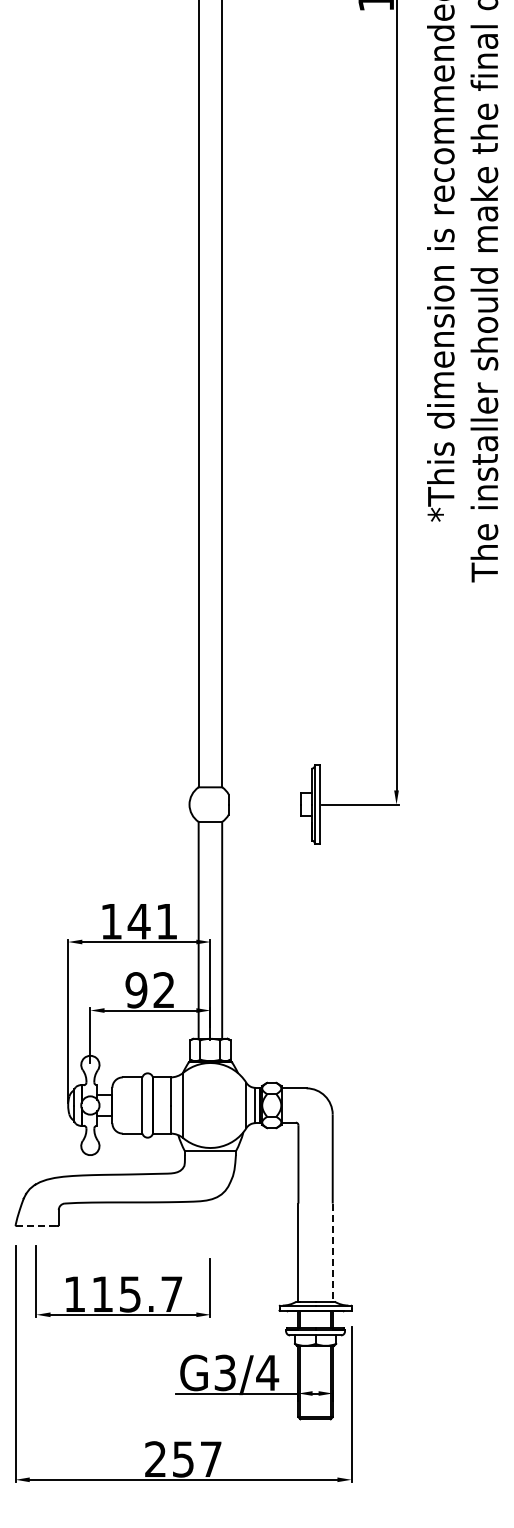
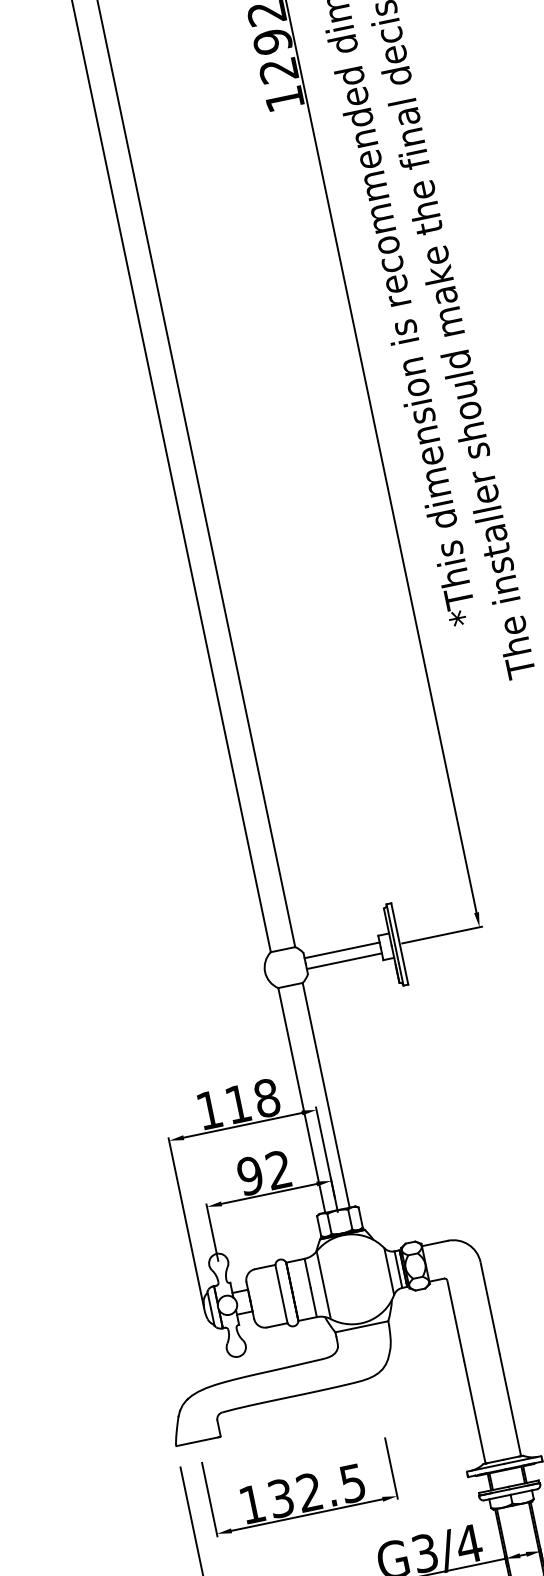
line: (264, 799) -> (341, 950), added
line: (264, 809) -> (343, 960), added
text: (152, 921) -> (252, 1101), 141 -> 118
line: (36, 1225) -> (197, 1441), dashed -> solid
line: (332, 1253) -> (510, 1406), dashed -> solid
text: (137, 1294) -> (317, 1490), 115.7 -> 132.5

